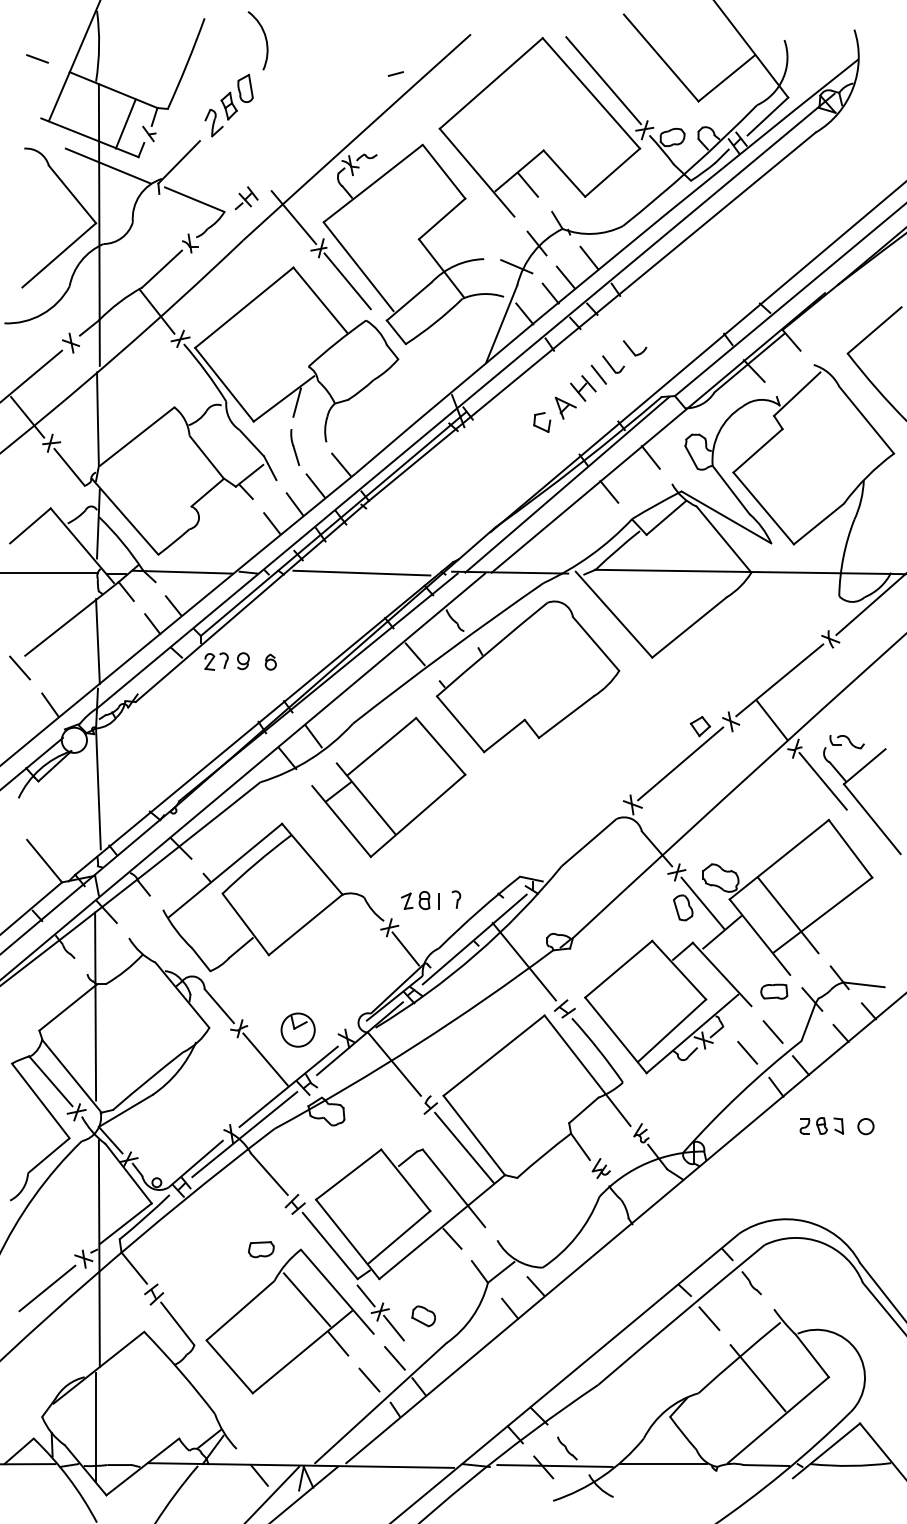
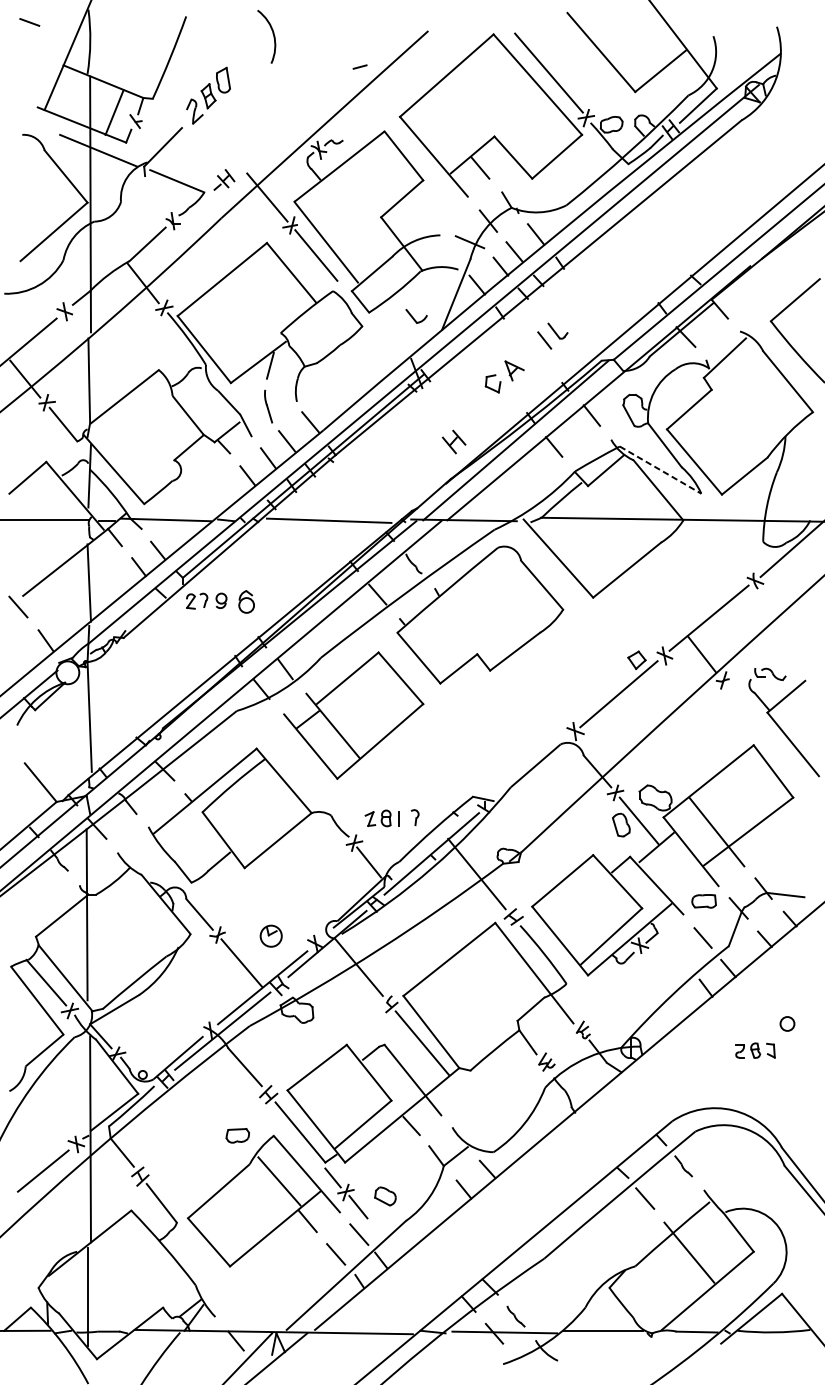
arc: (264, 37) -> (272, 33), moved
line: (37, 58) -> (29, 22), moved
part: (634, 348) -> (416, 316), moved
part: (583, 388) -> (454, 442), moved
line: (726, 517) -> (660, 470), solid -> dashed
part: (270, 661) -> (246, 601), size x1.6
line: (822, 781) -> (747, 710), removed
part: (297, 1029) -> (270, 935), size x0.7
line: (747, 1052) -> (679, 956), removed
part: (821, 1125) -> (755, 1050), moved

